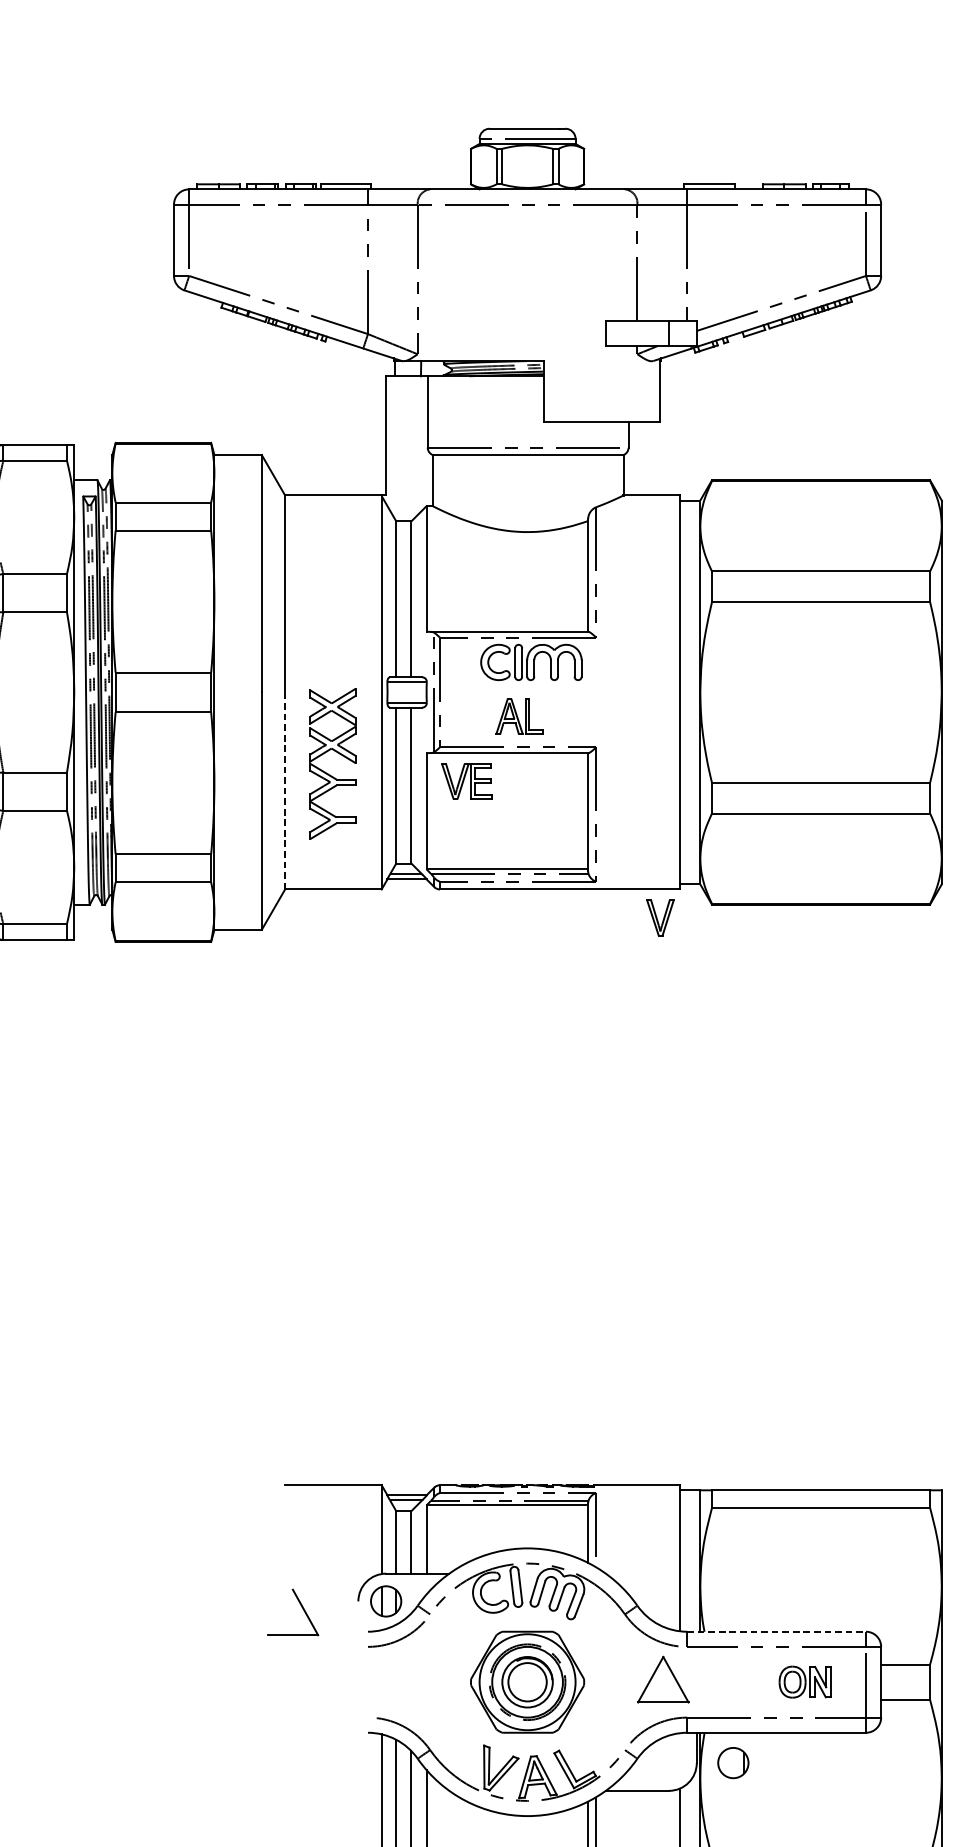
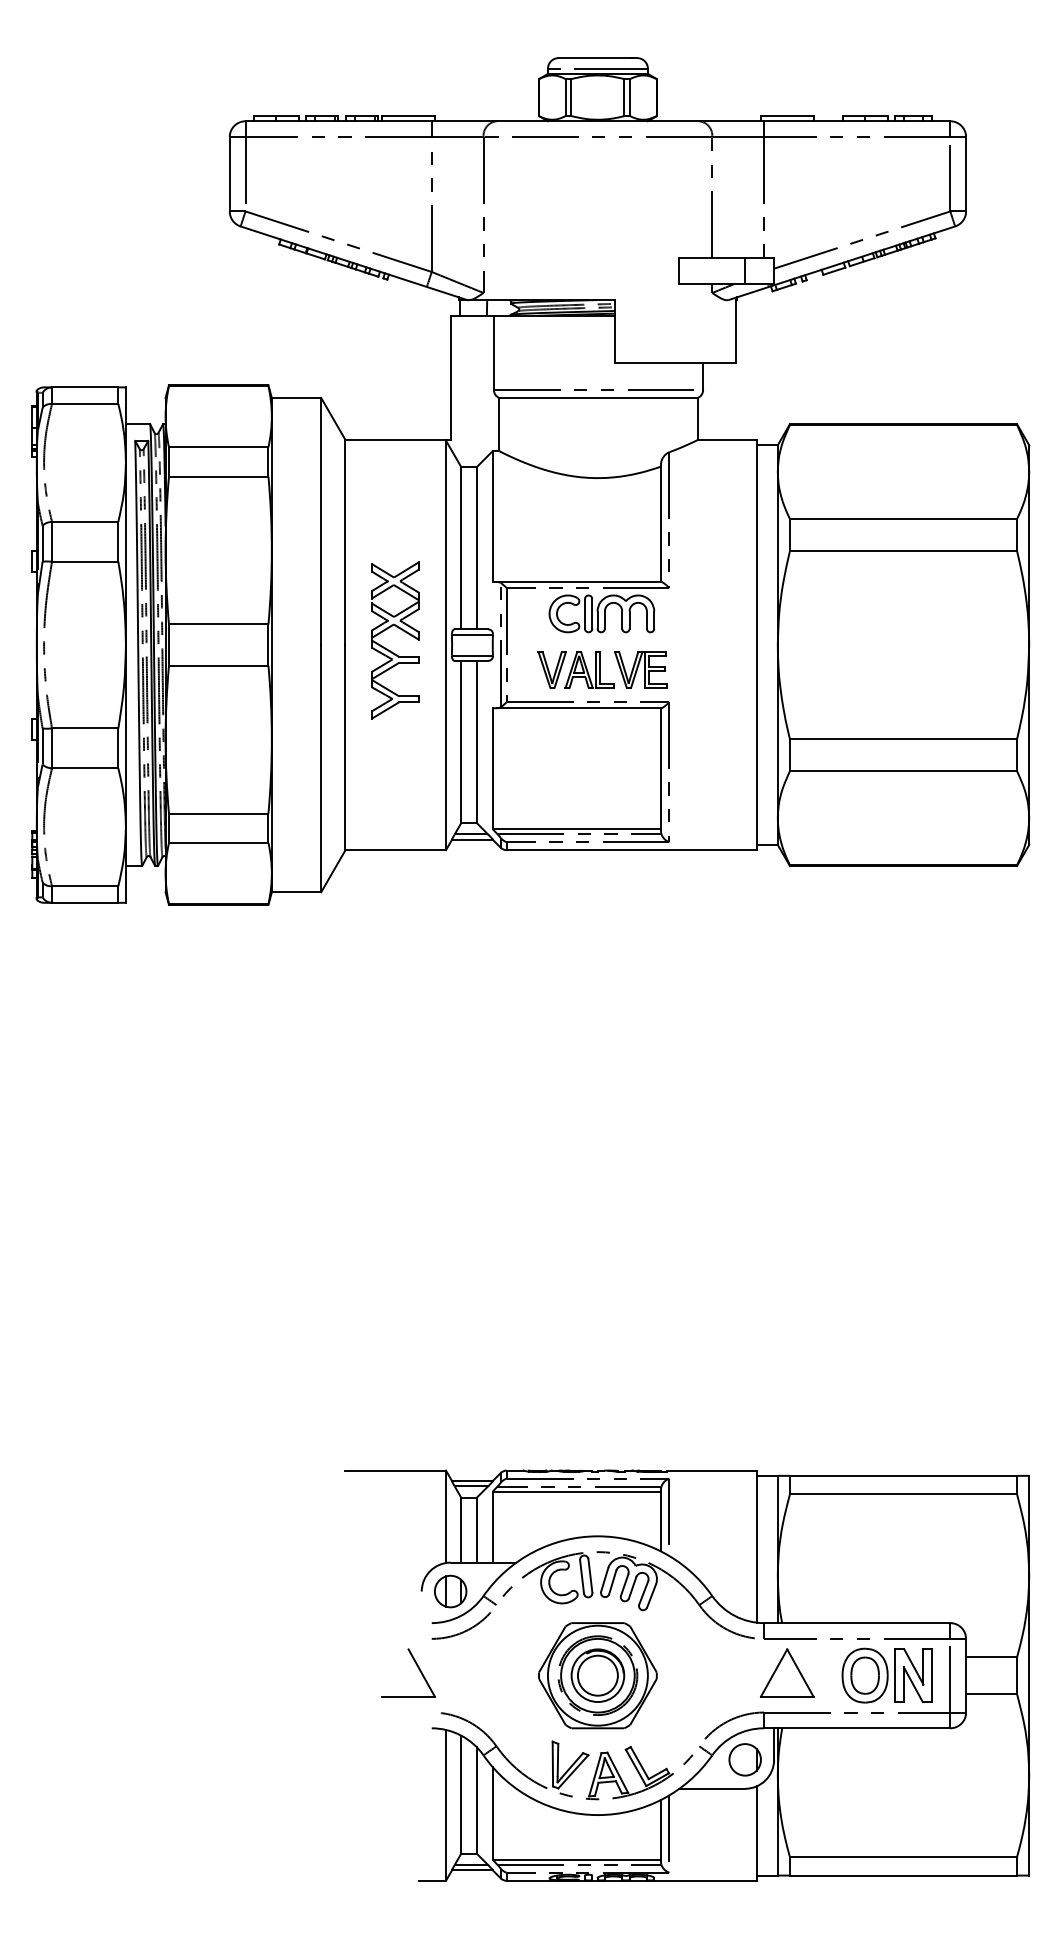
part: (328, 773) -> (390, 650), moved
part: (466, 781) -> (640, 669), moved
line: (285, 790) -> (345, 747), dashed -> solid
part: (659, 917) -> (551, 669), moved
part: (301, 1607) -> (417, 1667), moved
line: (776, 1632) -> (857, 1623), dashed -> solid
part: (663, 1679) -> (787, 1672), moved
part: (804, 1682) -> (886, 1675), size x1.67
part: (732, 1762) -> (744, 1759), moved

